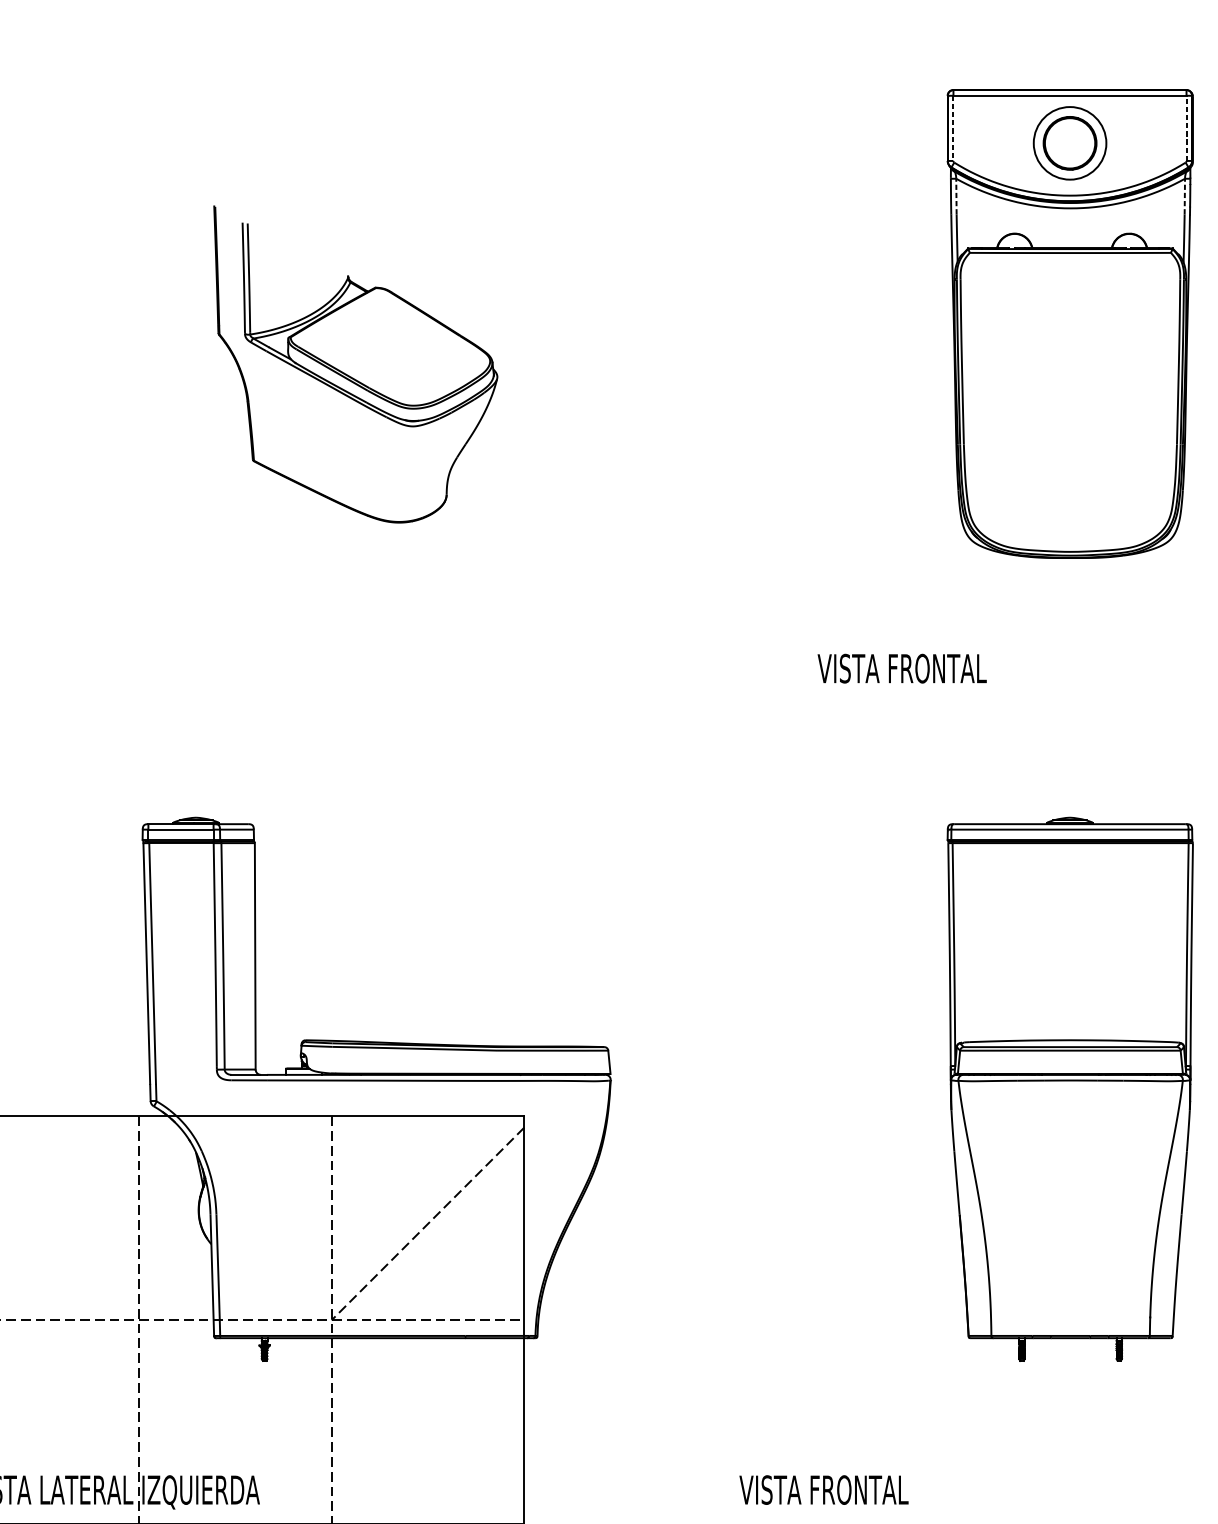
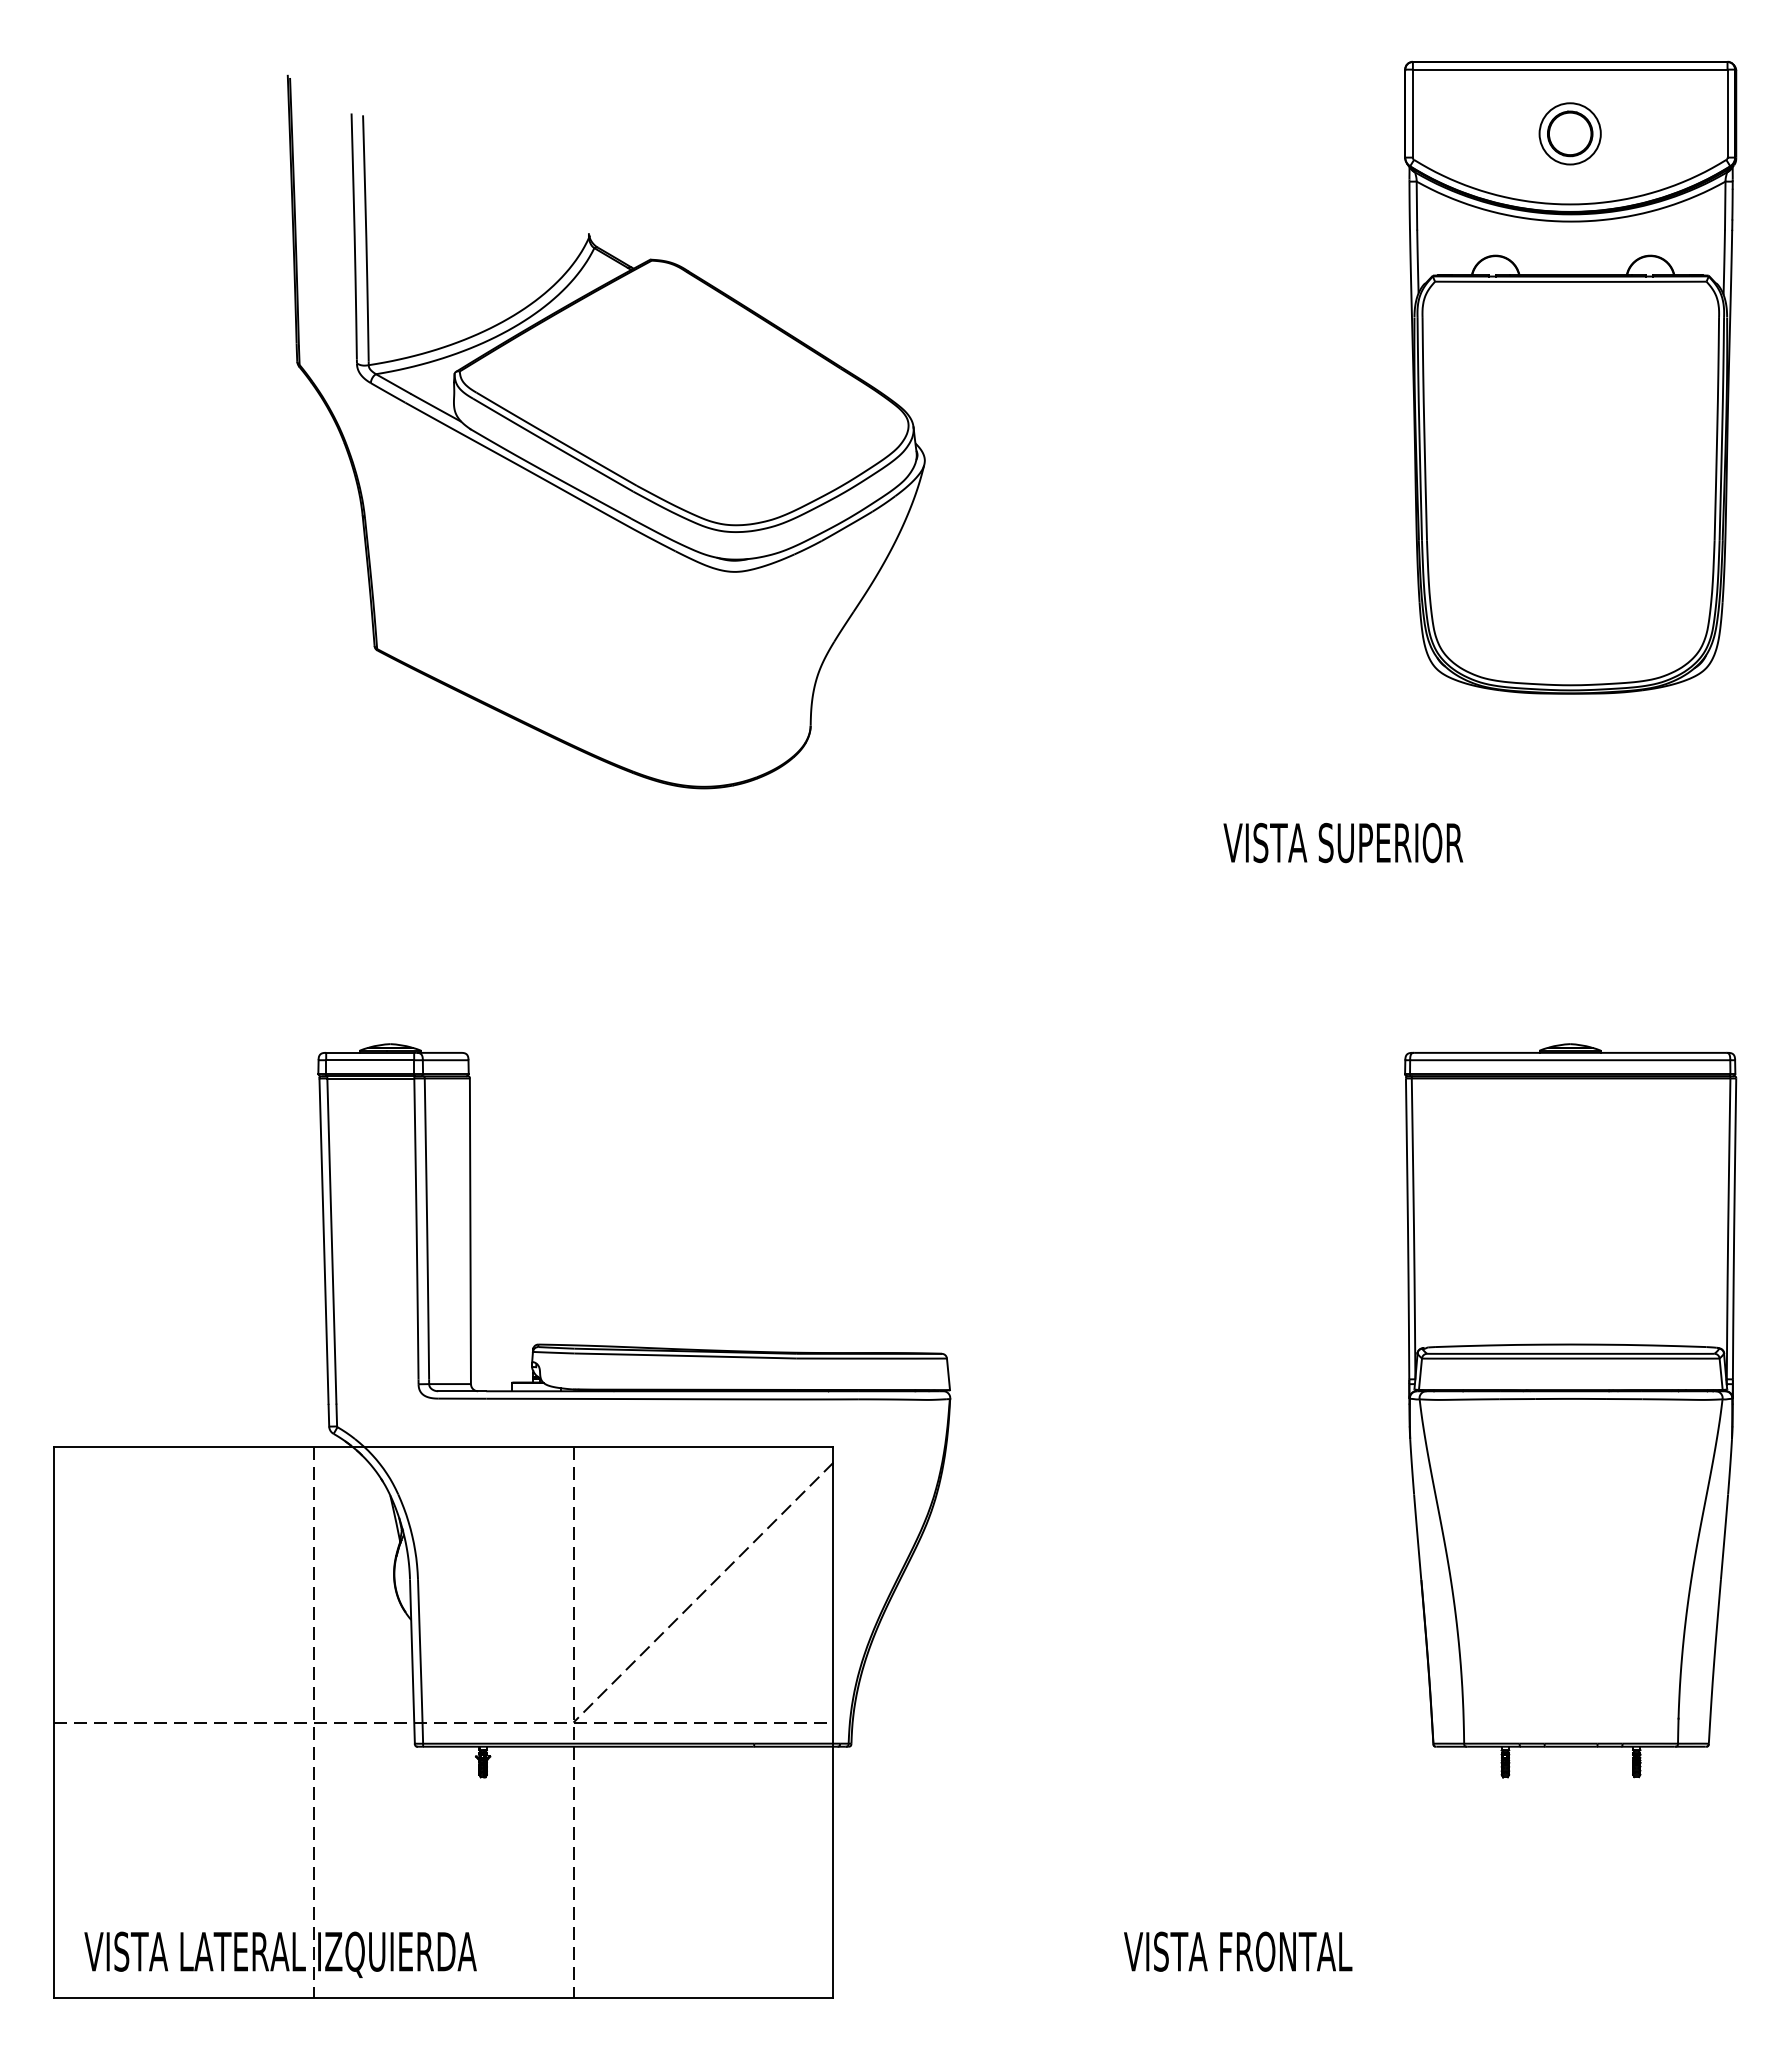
line: (953, 128) -> (1412, 113), dashed -> solid
line: (1186, 128) -> (1727, 113), dashed -> solid
part: (1069, 143) -> (1569, 133), size x0.62
line: (956, 196) -> (1416, 205), dashed -> solid
line: (1185, 196) -> (1725, 205), dashed -> solid
part: (355, 363) -> (605, 431), size x1.67
text: (902, 668) -> (1343, 842), VISTA FRONTAL -> VISTA SUPERIOR

